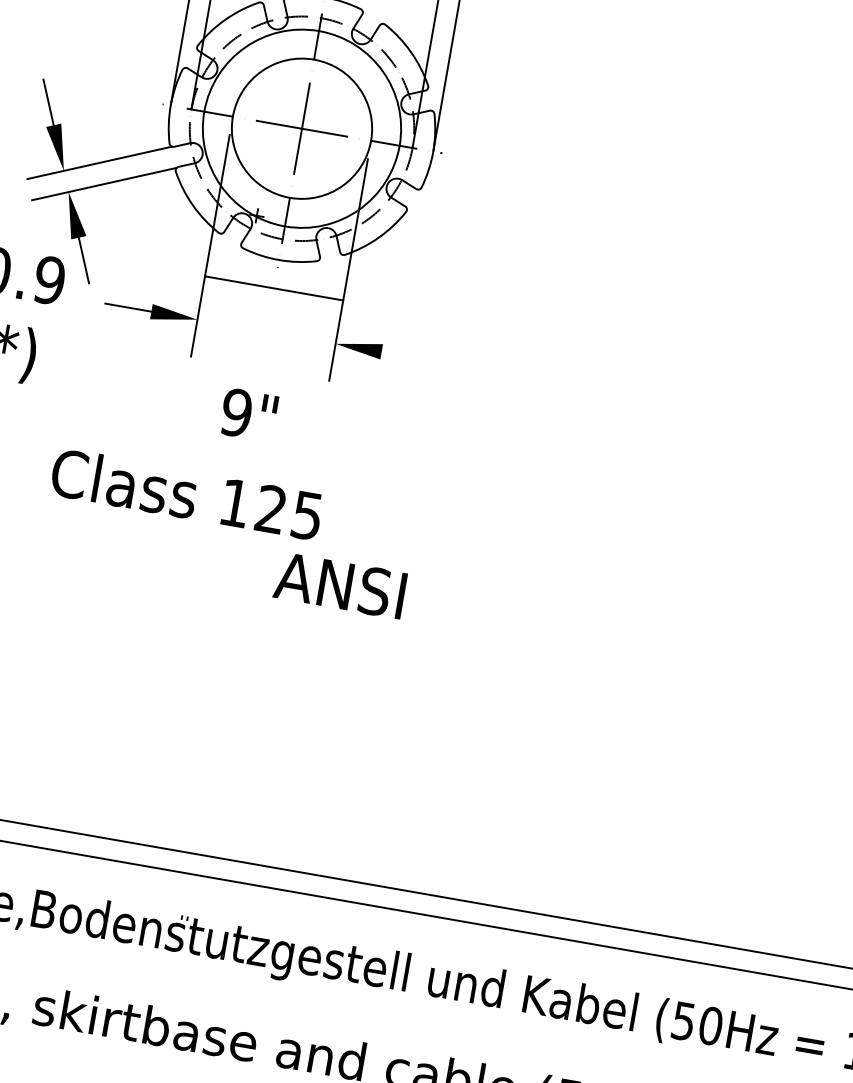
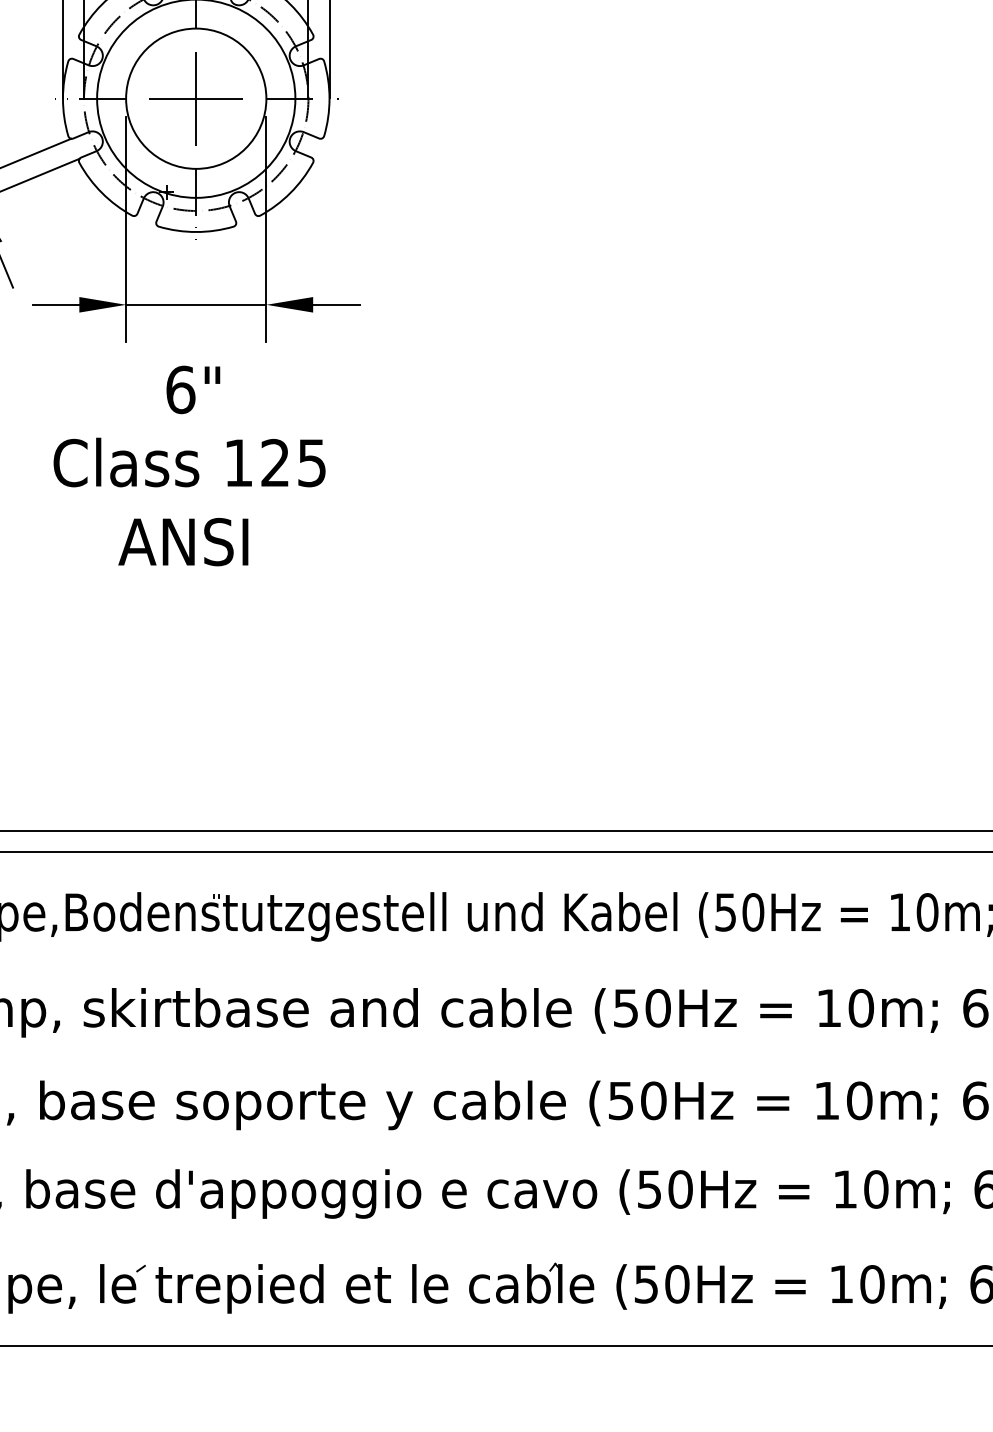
line: (274, 288) -> (196, 304), moved
line: (404, 355) -> (336, 304), added
text: (236, 412) -> (180, 389), 9" -> 6"
text: (186, 494) -> (189, 462), moved
text: (340, 585) -> (183, 542), moved

